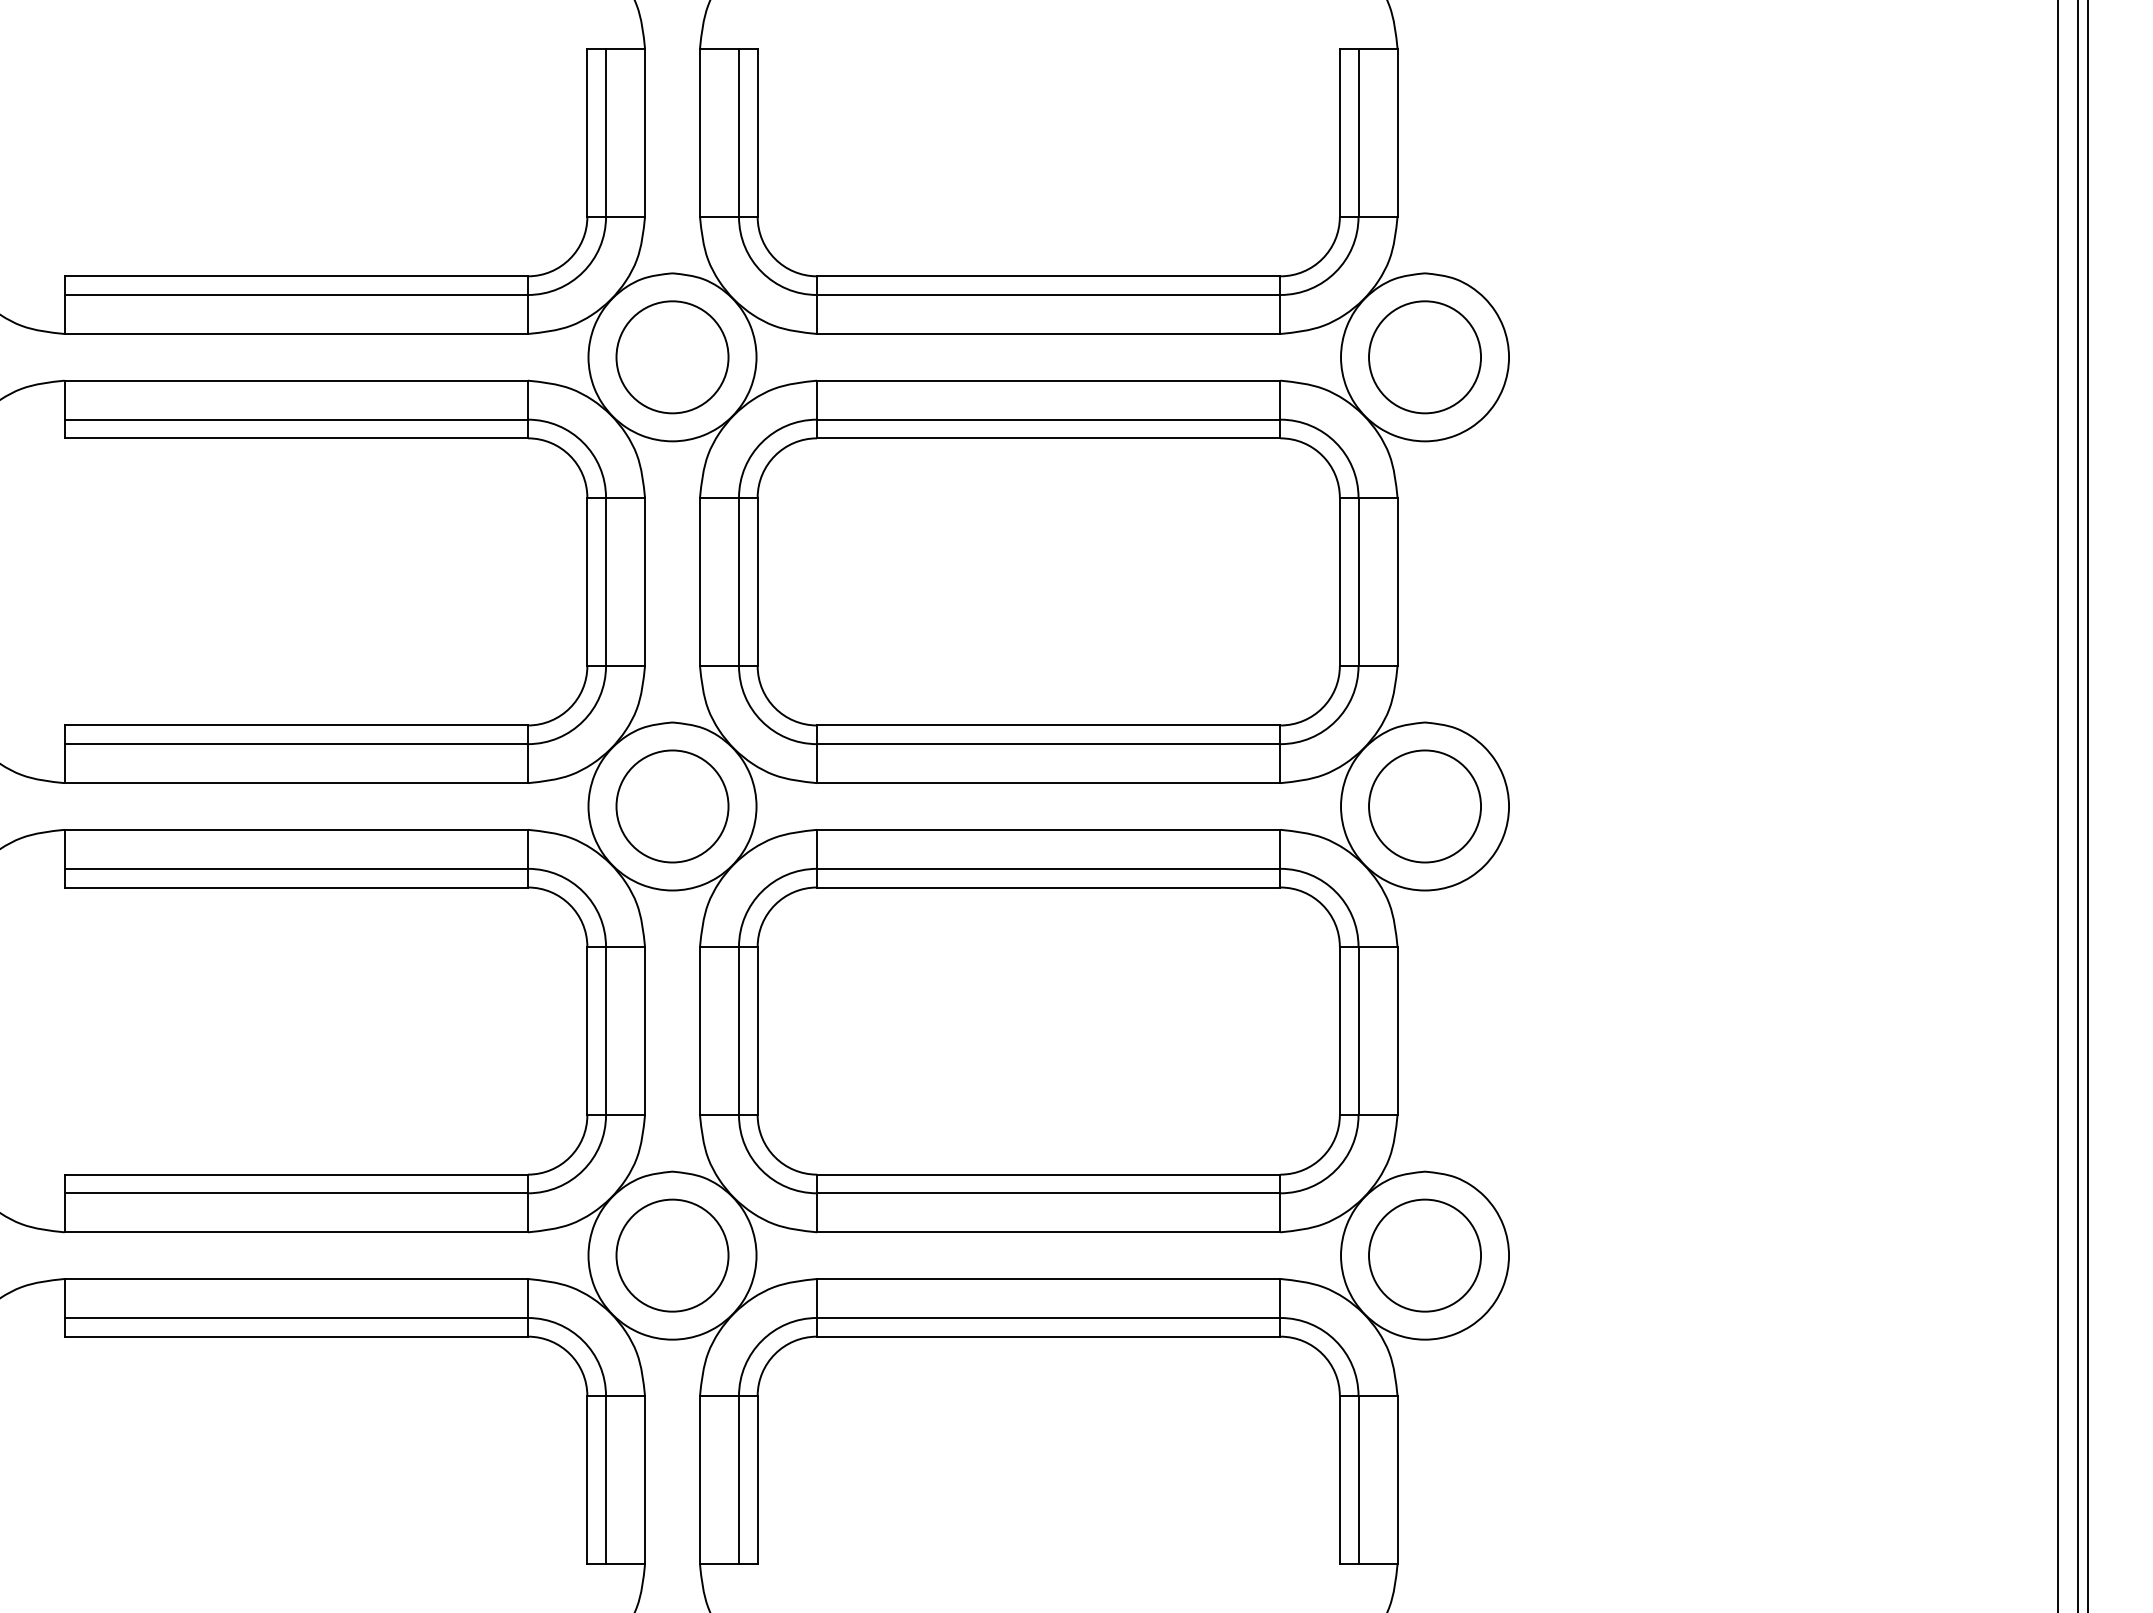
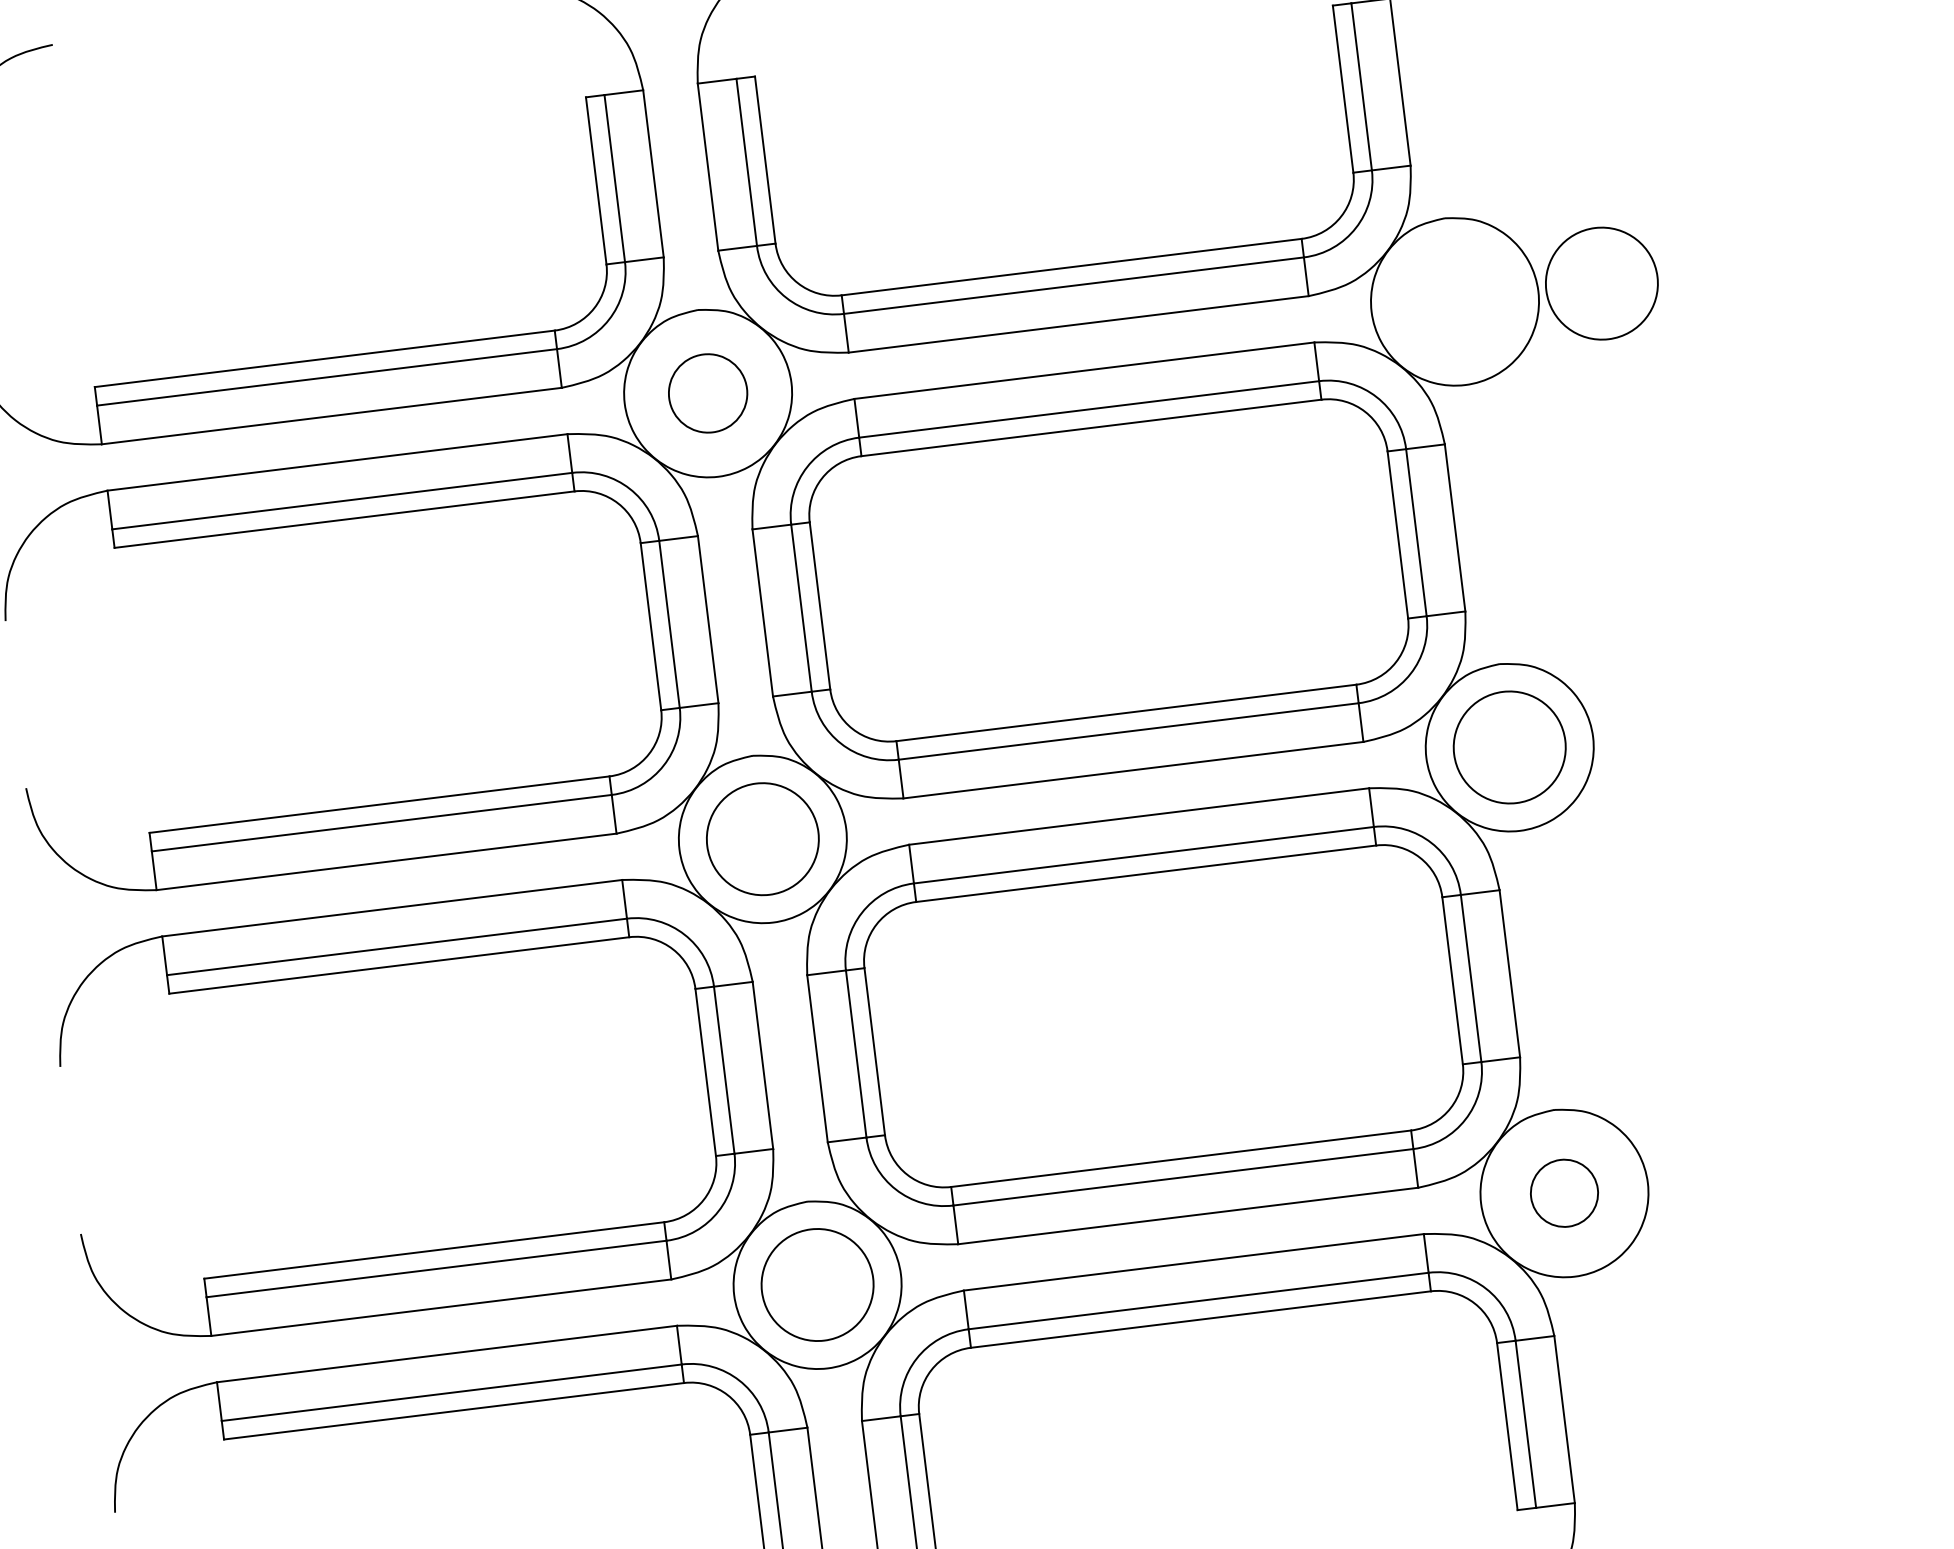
circle: (672, 357) -> (708, 393), size x0.7
circle: (1424, 357) -> (1601, 283), moved
circle: (1425, 1255) -> (1564, 1193), size x0.6

